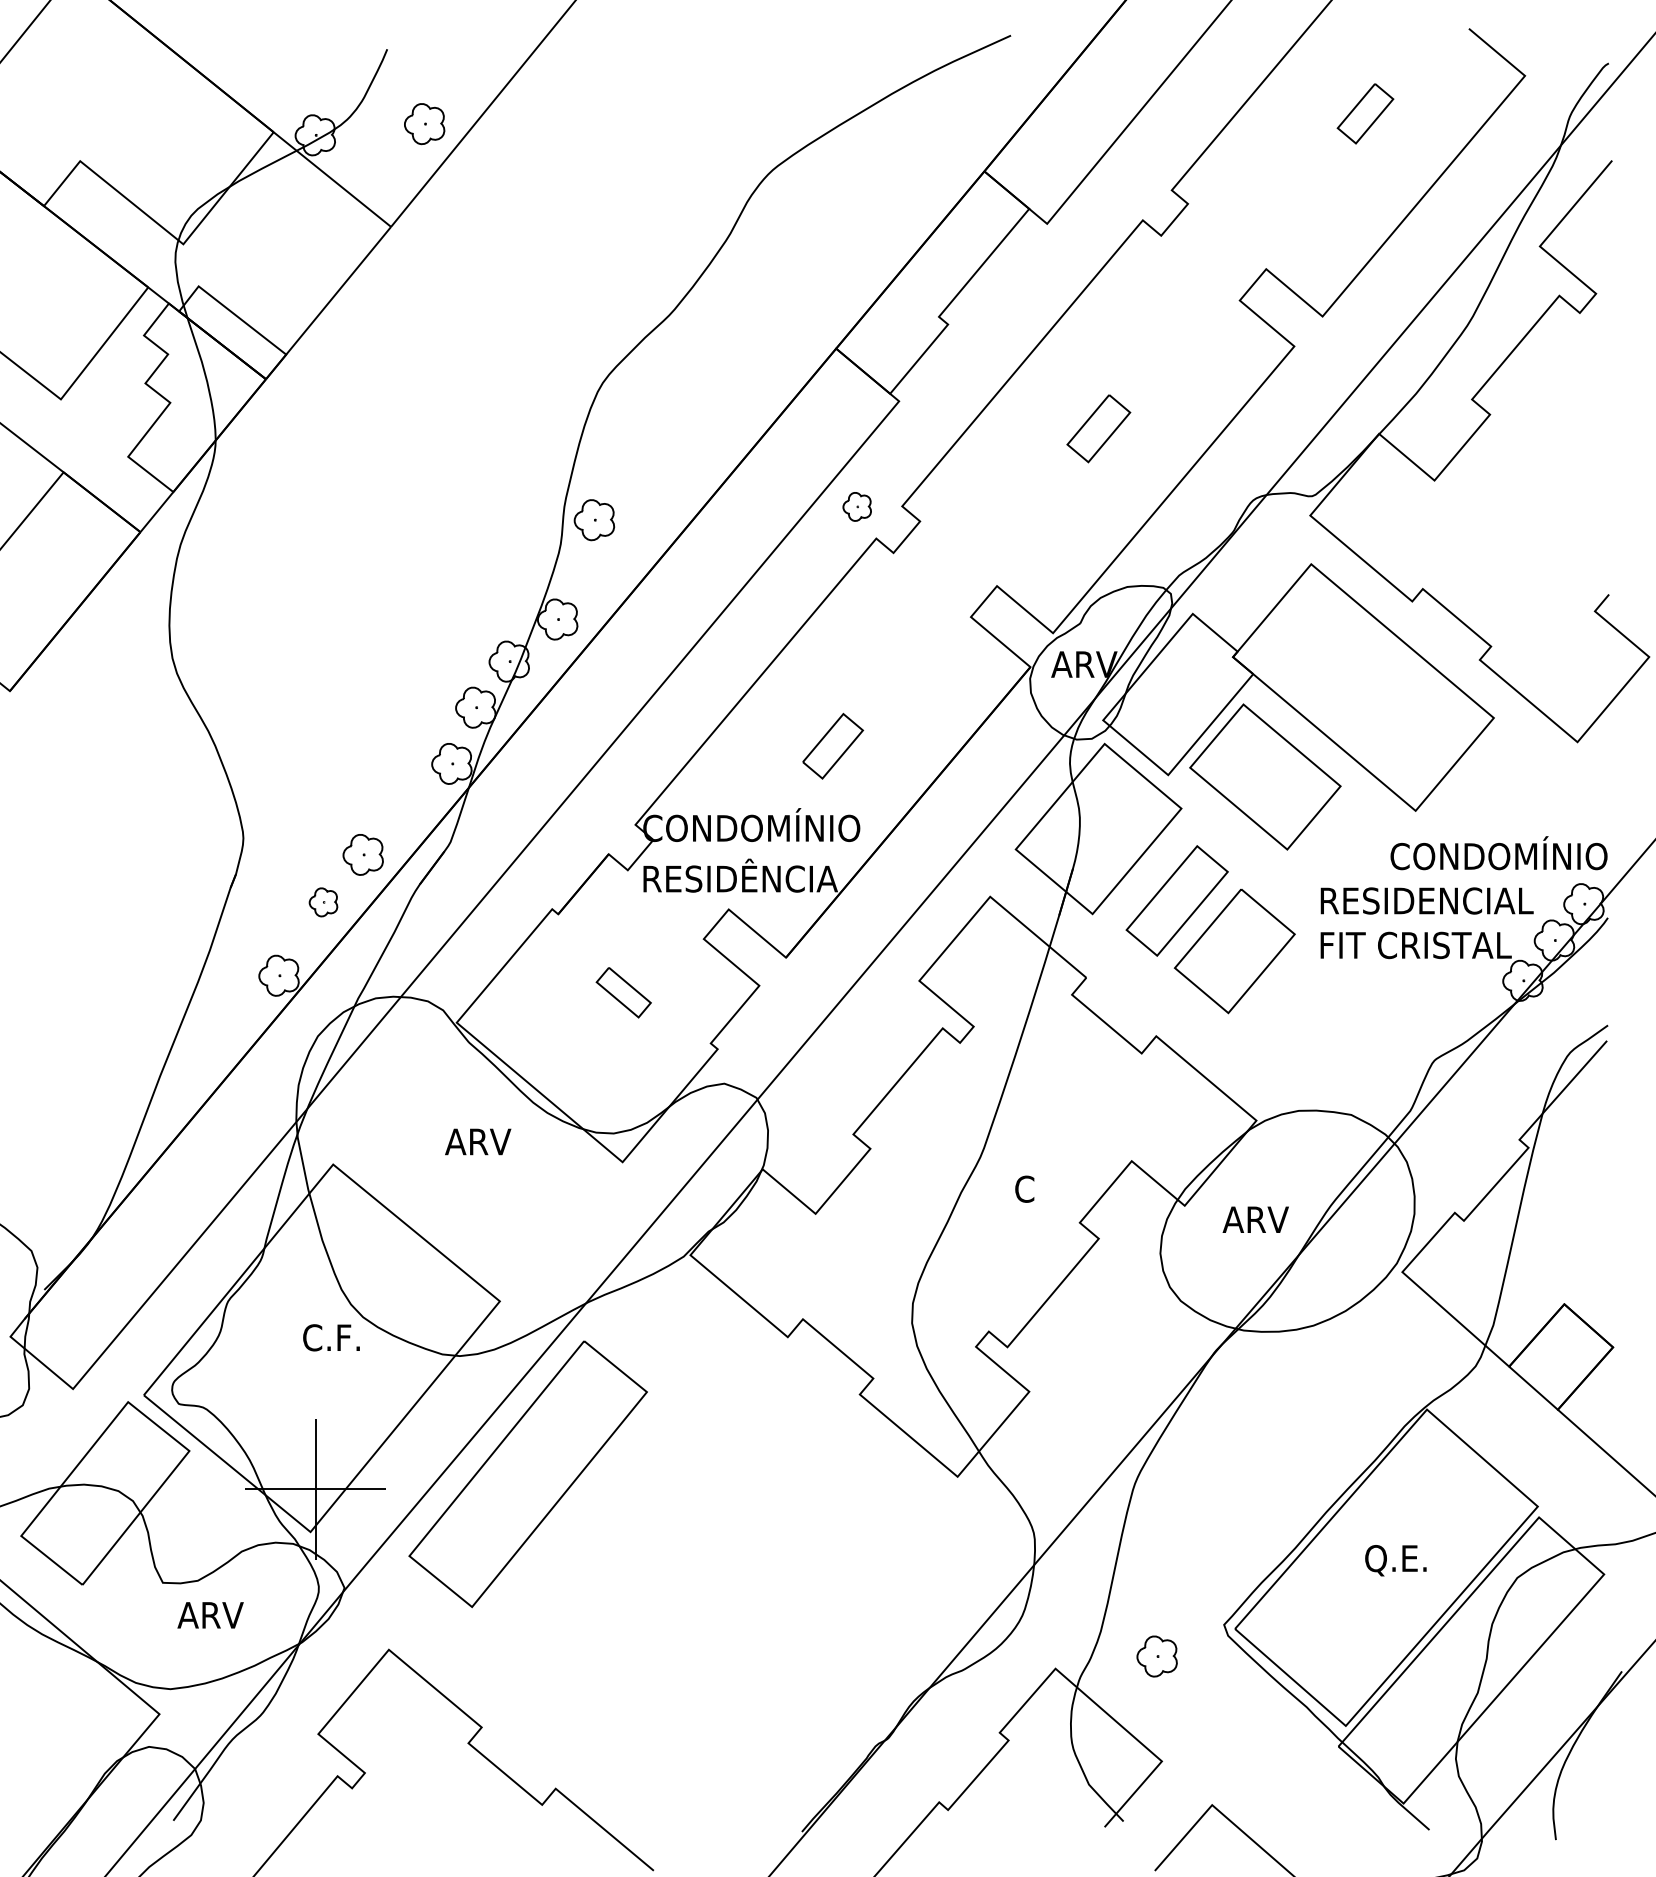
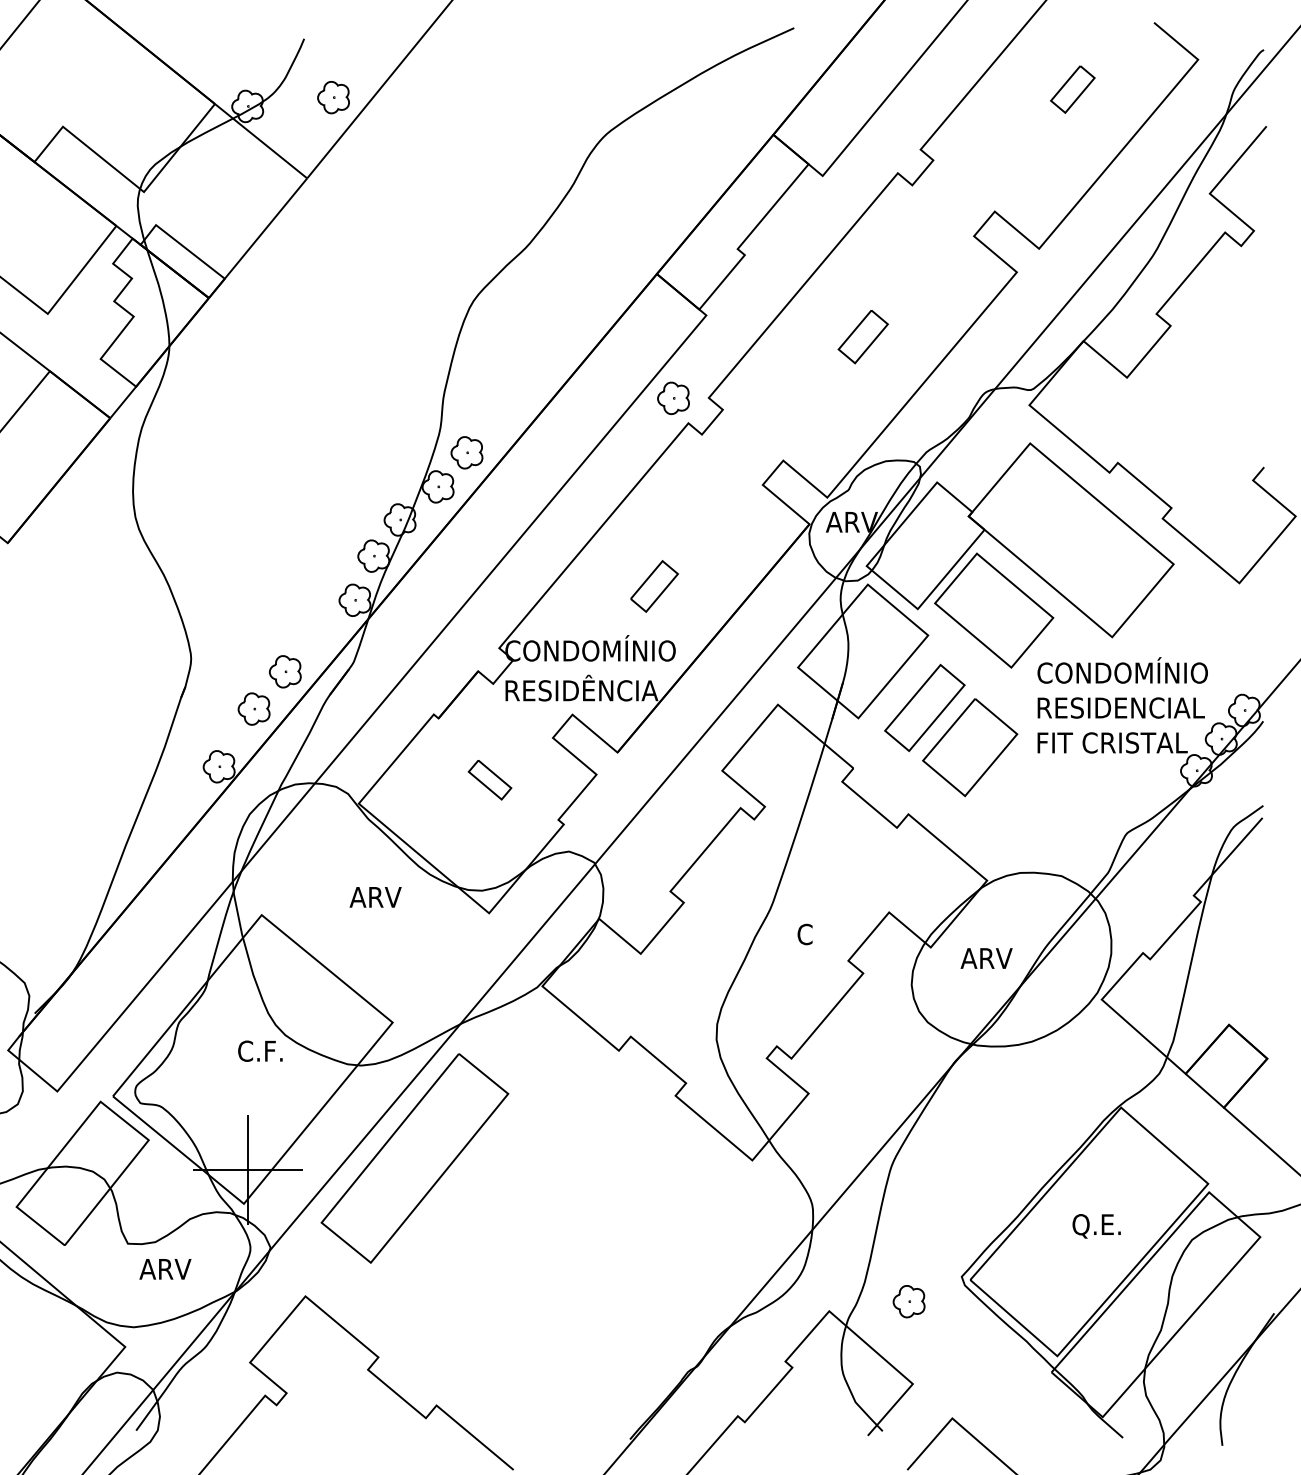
part: (856, 506) -> (672, 398), size x1.43
part: (594, 520) -> (467, 453), moved
text: (1498, 853) -> (1122, 670), moved
part: (323, 902) -> (254, 709), size x1.43

